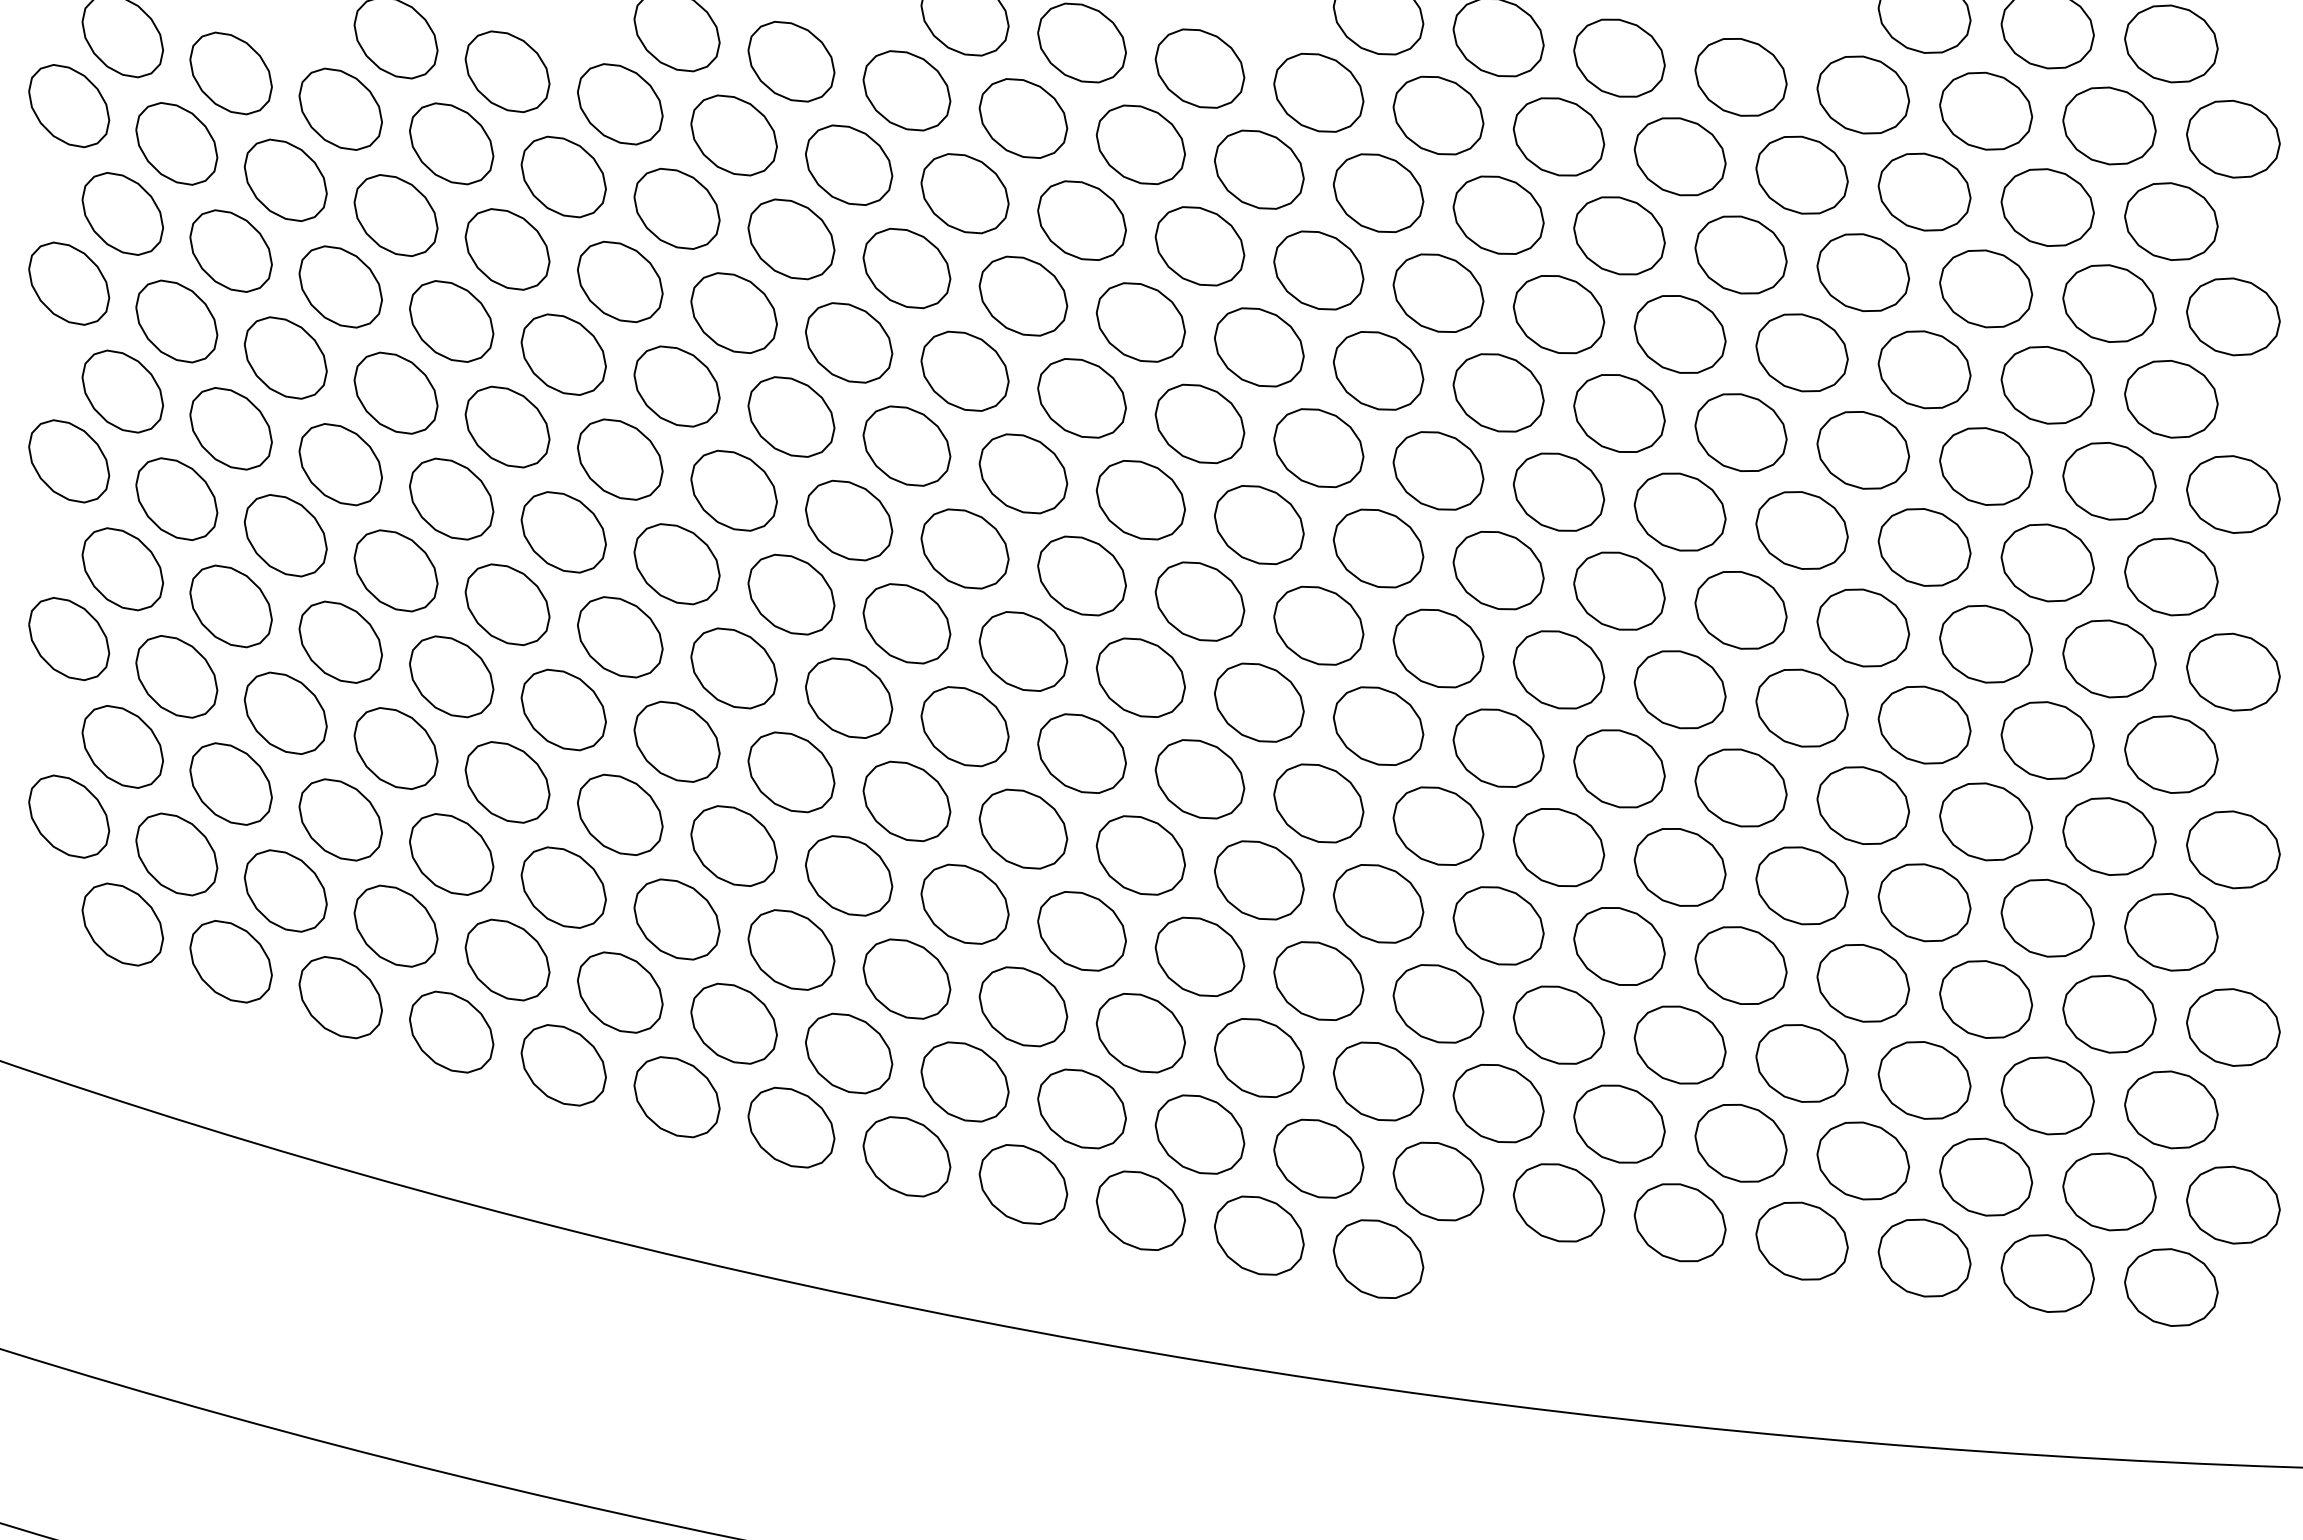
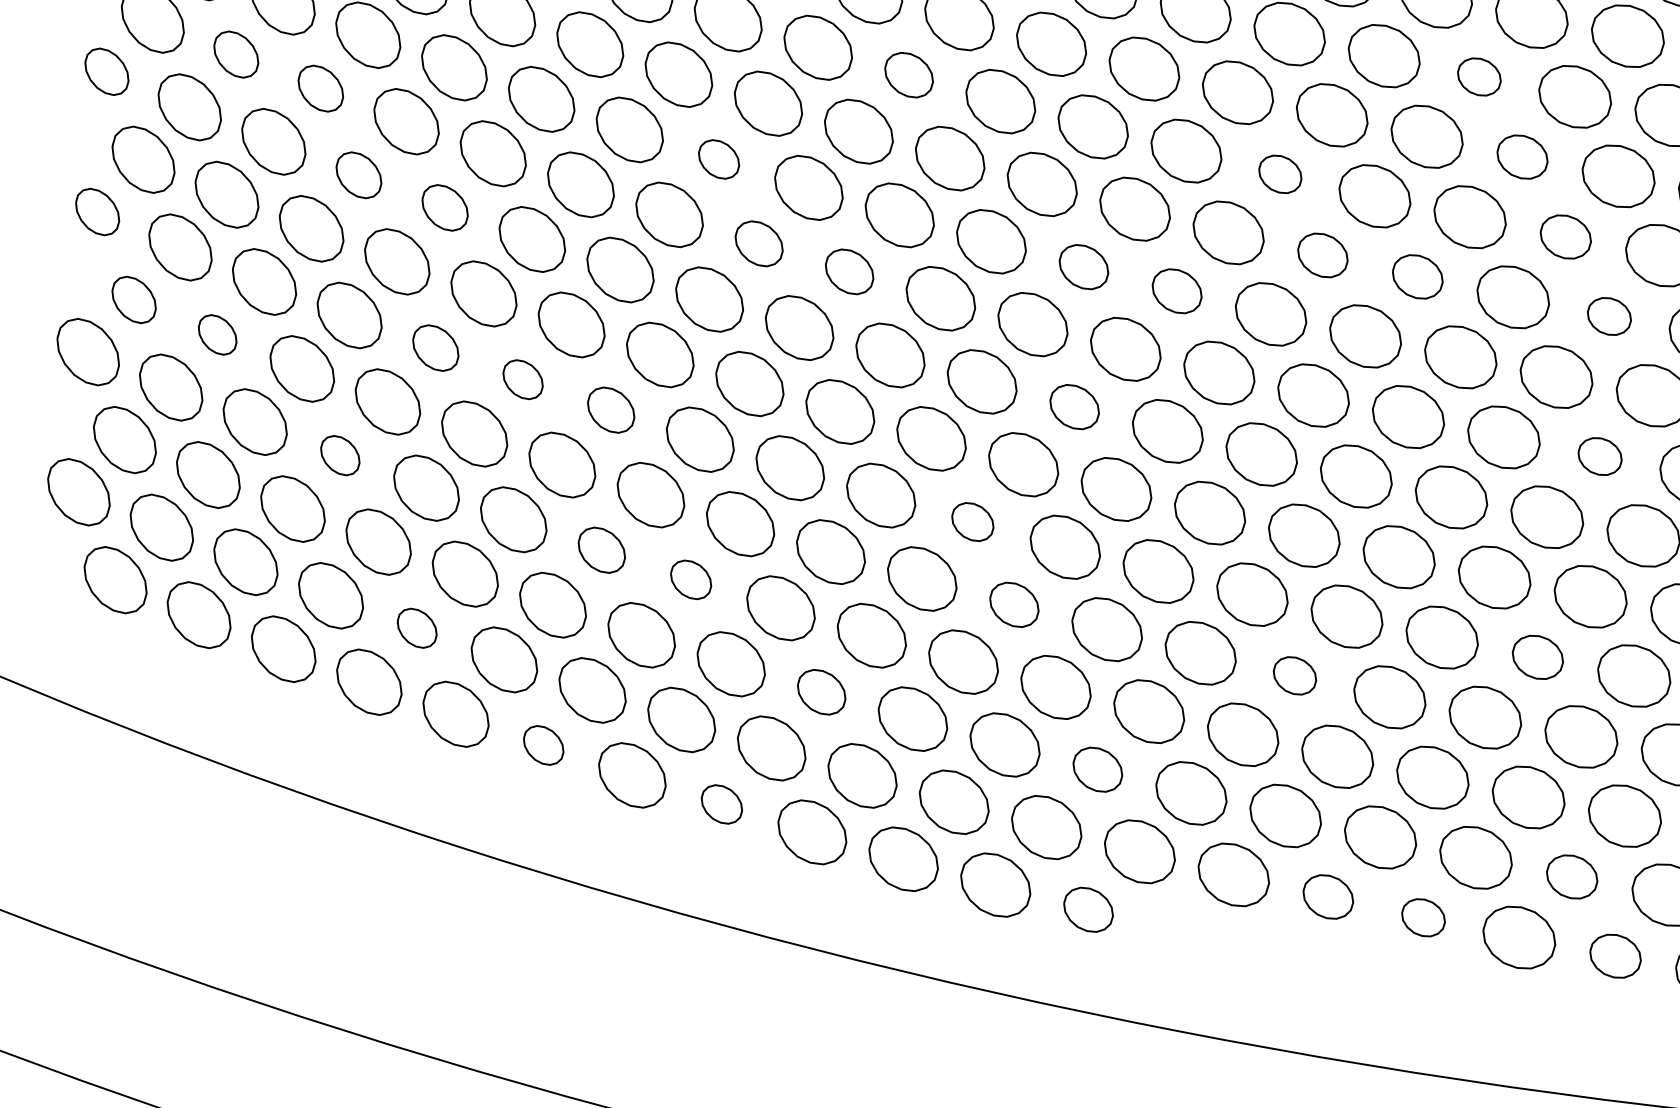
part: (1801, 174) -> (1478, 76), size x0.6
part: (1081, 220) -> (908, 75), size x0.7
part: (230, 250) -> (235, 54), size x0.7
part: (1862, 272) -> (1521, 156), size x0.7
part: (69, 283) -> (107, 71), size x0.7
part: (340, 286) -> (320, 88), size x0.7
part: (1558, 314) -> (1279, 174), size x0.6
part: (849, 342) -> (719, 159), size x0.6
part: (1924, 369) -> (1565, 236), size x0.7
part: (395, 392) -> (358, 174), size x0.7
part: (1619, 413) -> (1322, 255), size x0.7
part: (507, 426) -> (445, 207), size x0.7
part: (1740, 432) -> (1417, 276), size x0.7
part: (906, 445) -> (758, 243), size x0.7
part: (1318, 448) -> (1083, 267), size x0.7
part: (69, 461) -> (97, 212), size x0.7
part: (1986, 466) -> (1609, 316), size x0.6
part: (1438, 470) -> (1177, 290), size x0.7
part: (1023, 473) -> (849, 271), size x0.7
part: (122, 569) -> (133, 300), size x0.7
part: (507, 604) -> (435, 347), size x0.7
part: (230, 606) -> (217, 334), size x0.6
part: (1318, 625) -> (1074, 406), size x0.7
part: (620, 637) -> (523, 379), size x0.6
part: (1986, 643) -> (1600, 456), size x0.6
part: (733, 668) -> (610, 410), size x0.7
part: (395, 748) -> (339, 455), size x0.6
part: (1199, 779) -> (972, 522), size x0.6
part: (733, 845) -> (601, 549), size x0.7
part: (849, 875) -> (691, 579), size x0.6
part: (1259, 880) -> (1014, 604), size x0.7
part: (1924, 902) -> (1537, 657), size x0.7
part: (1619, 946) -> (1294, 675), size x0.6
part: (507, 959) -> (417, 627), size x0.6
part: (1023, 1006) -> (821, 691), size x0.7
part: (1378, 1081) -> (1097, 769), size x0.7
part: (676, 1097) -> (543, 745), size x0.6
part: (906, 1156) -> (721, 804), size x0.6
part: (1986, 1176) -> (1572, 876), size x0.7
part: (1679, 1222) -> (1327, 896), size x0.7
part: (1801, 1240) -> (1423, 917), size x0.6
part: (1378, 1258) -> (1088, 909), size x0.7
part: (2047, 1273) -> (1615, 956), size x0.7

